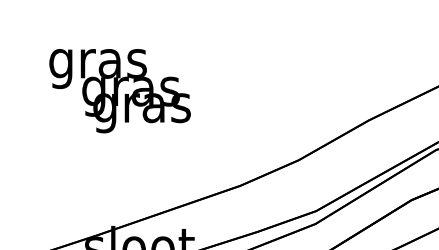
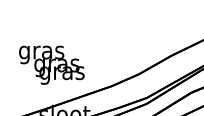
text: (119, 89) -> (51, 64), moved

